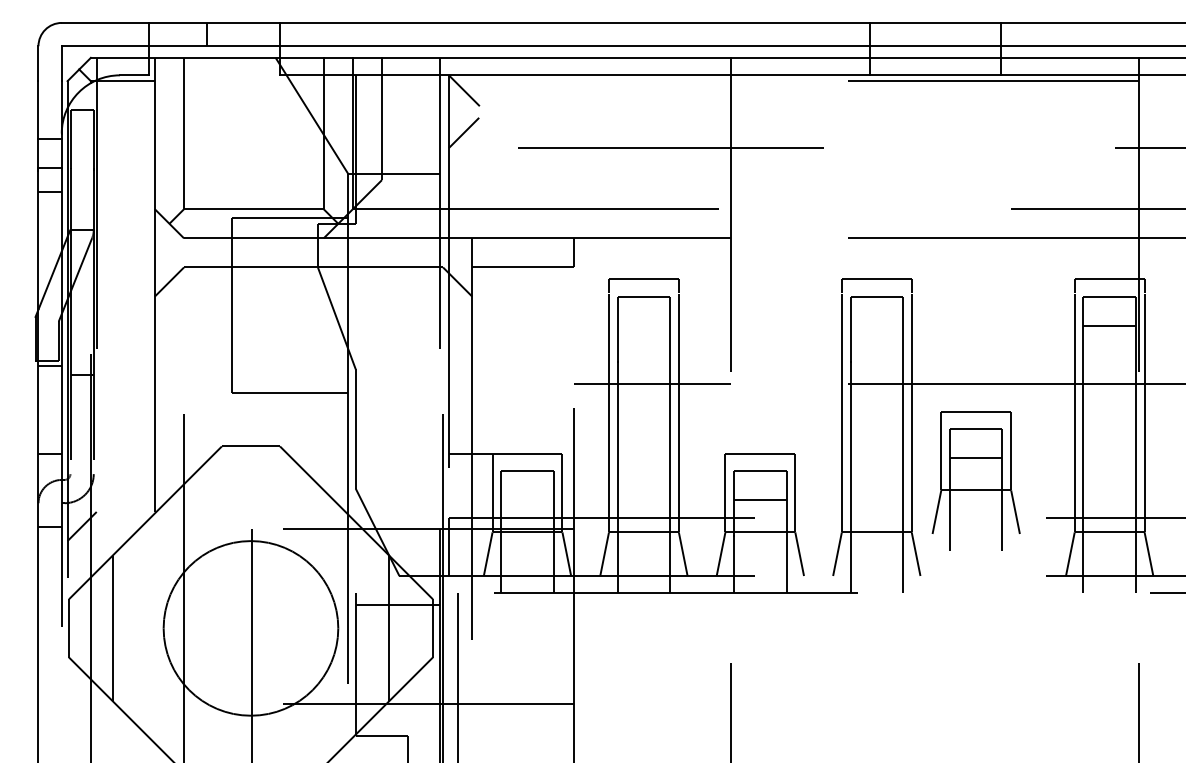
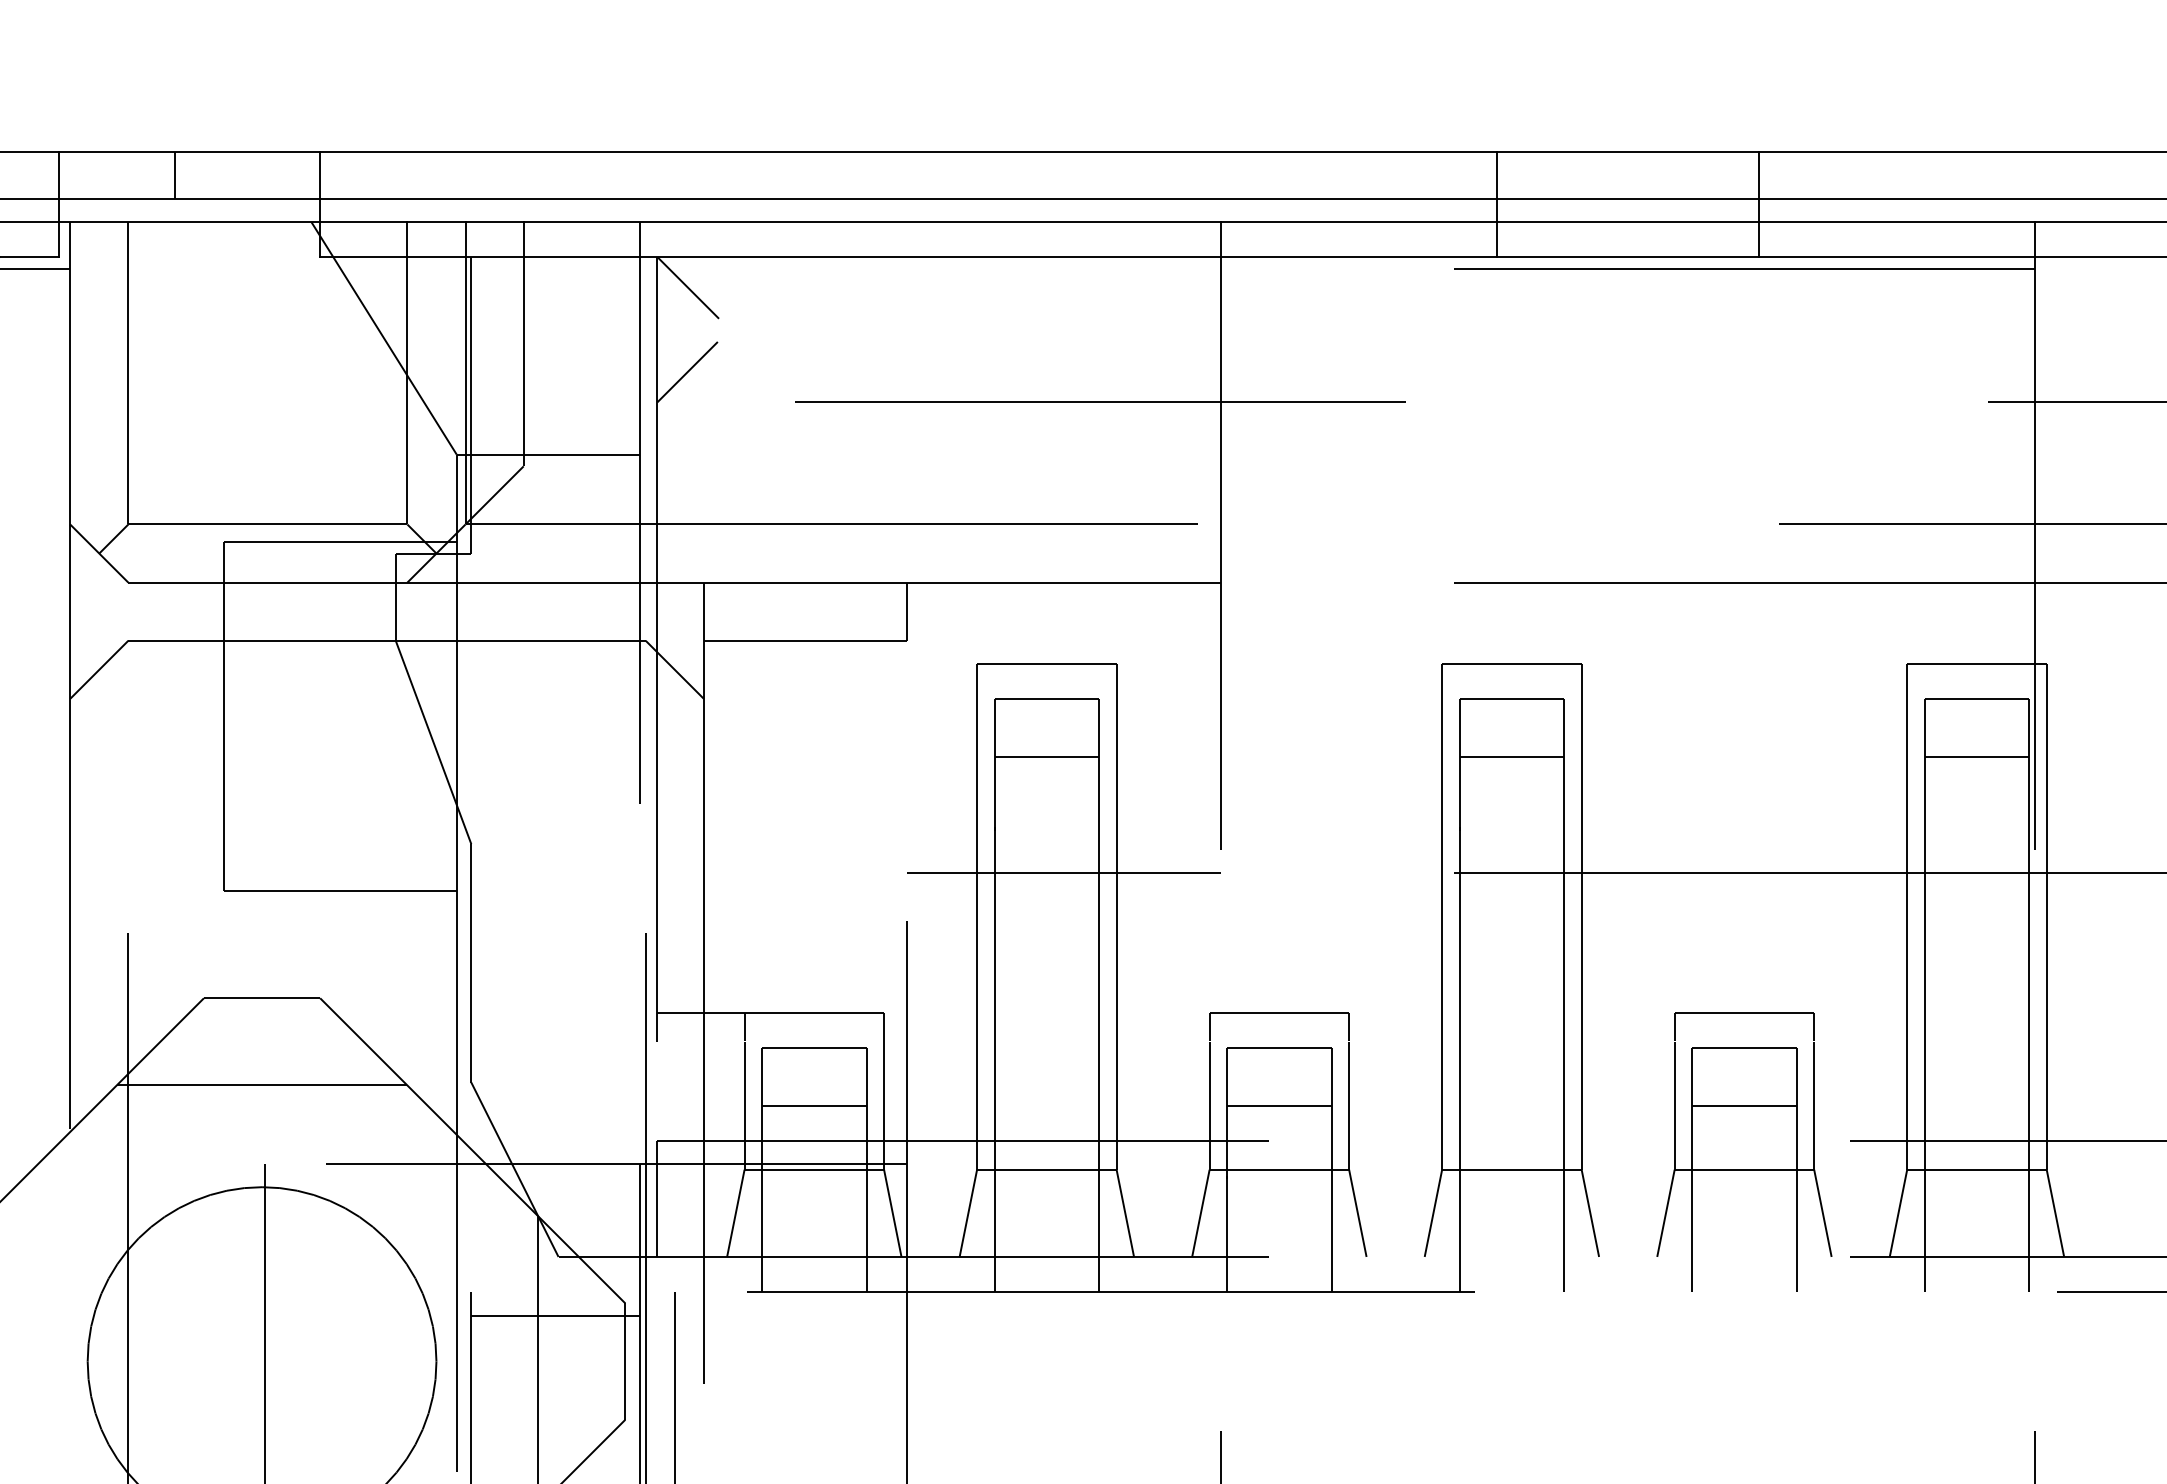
line: (643, 325) -> (1045, 756), added
line: (876, 325) -> (1511, 756), added
part: (975, 480) -> (1742, 1150), moved
line: (250, 490) -> (261, 1086), added
line: (527, 500) -> (814, 1106), added

